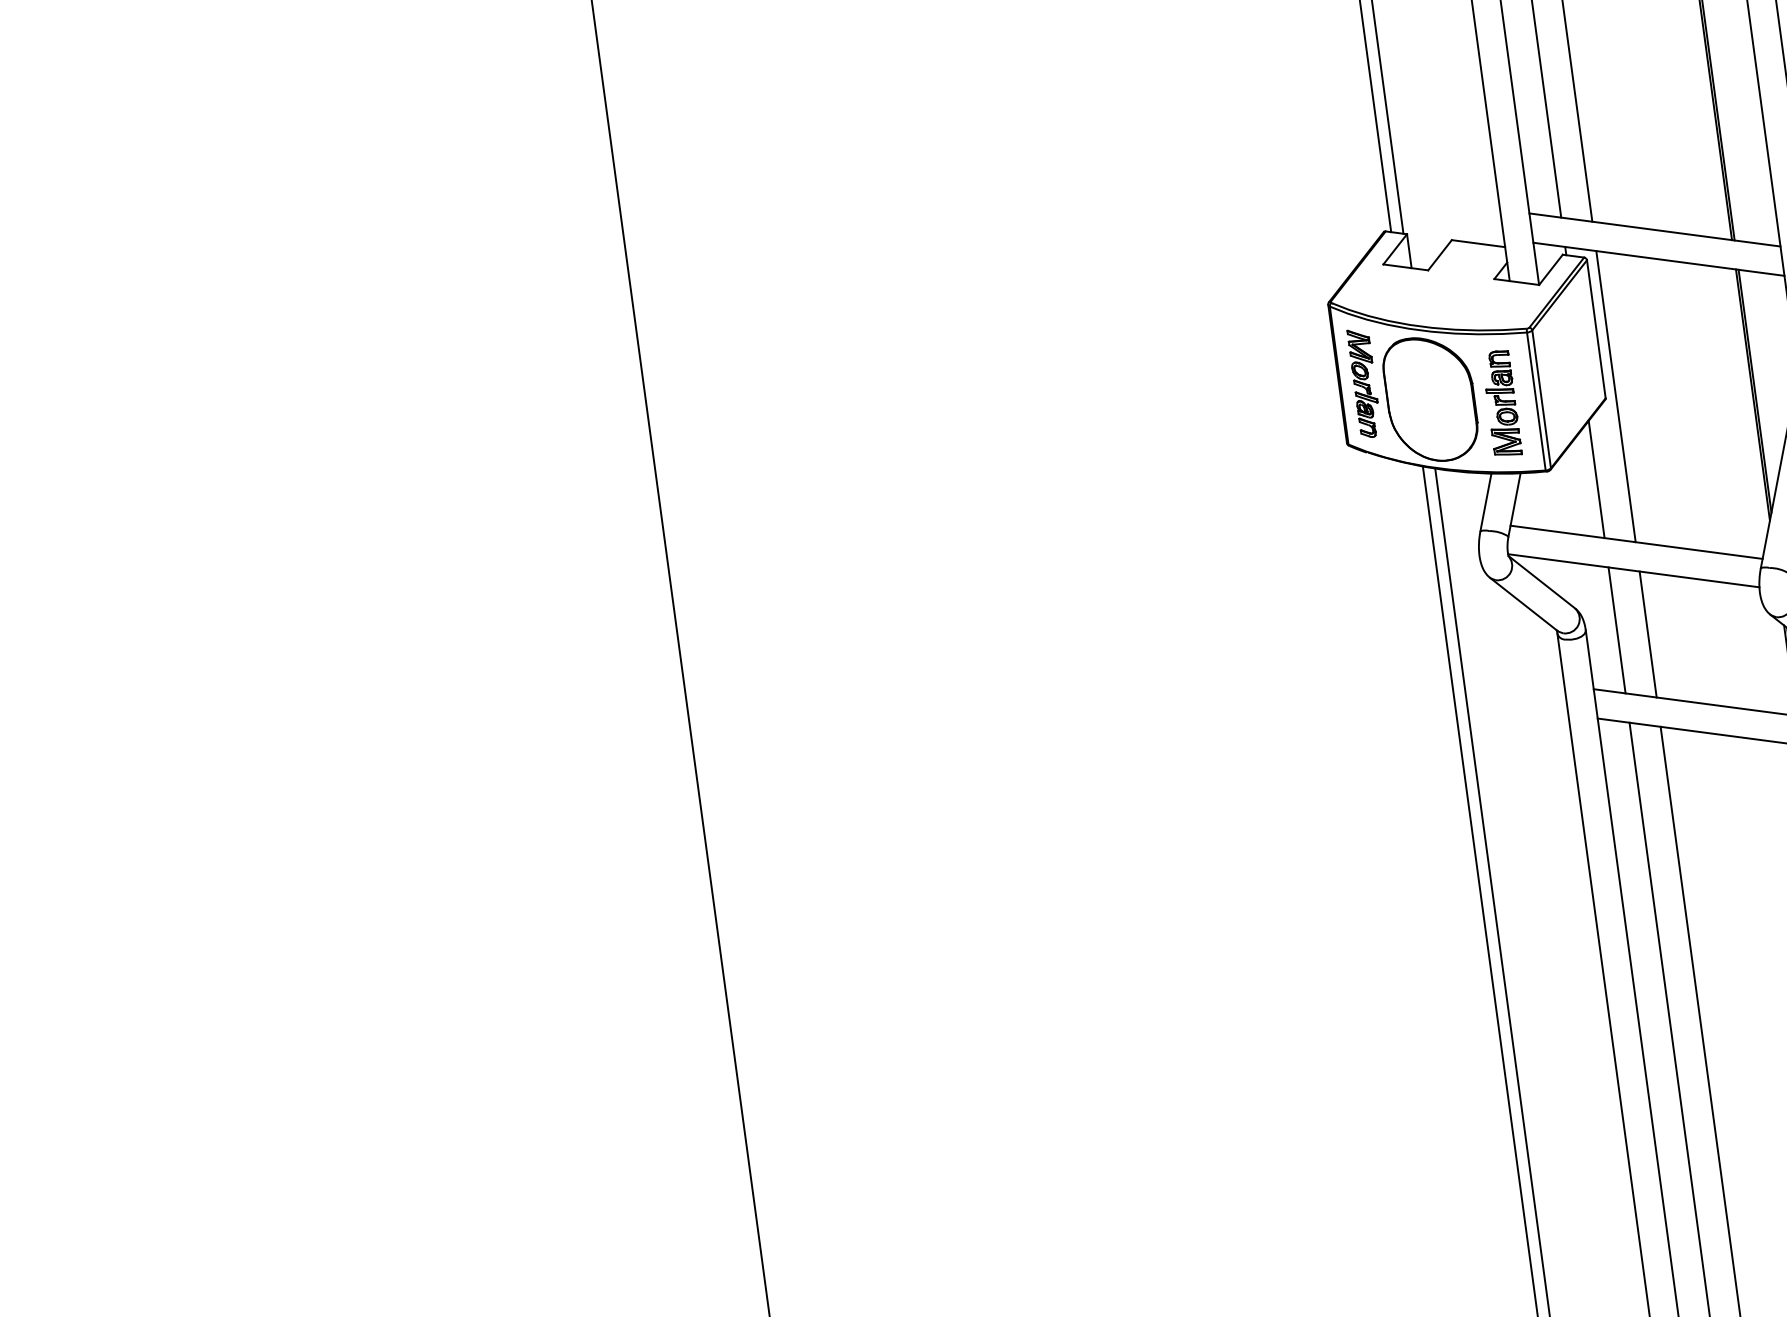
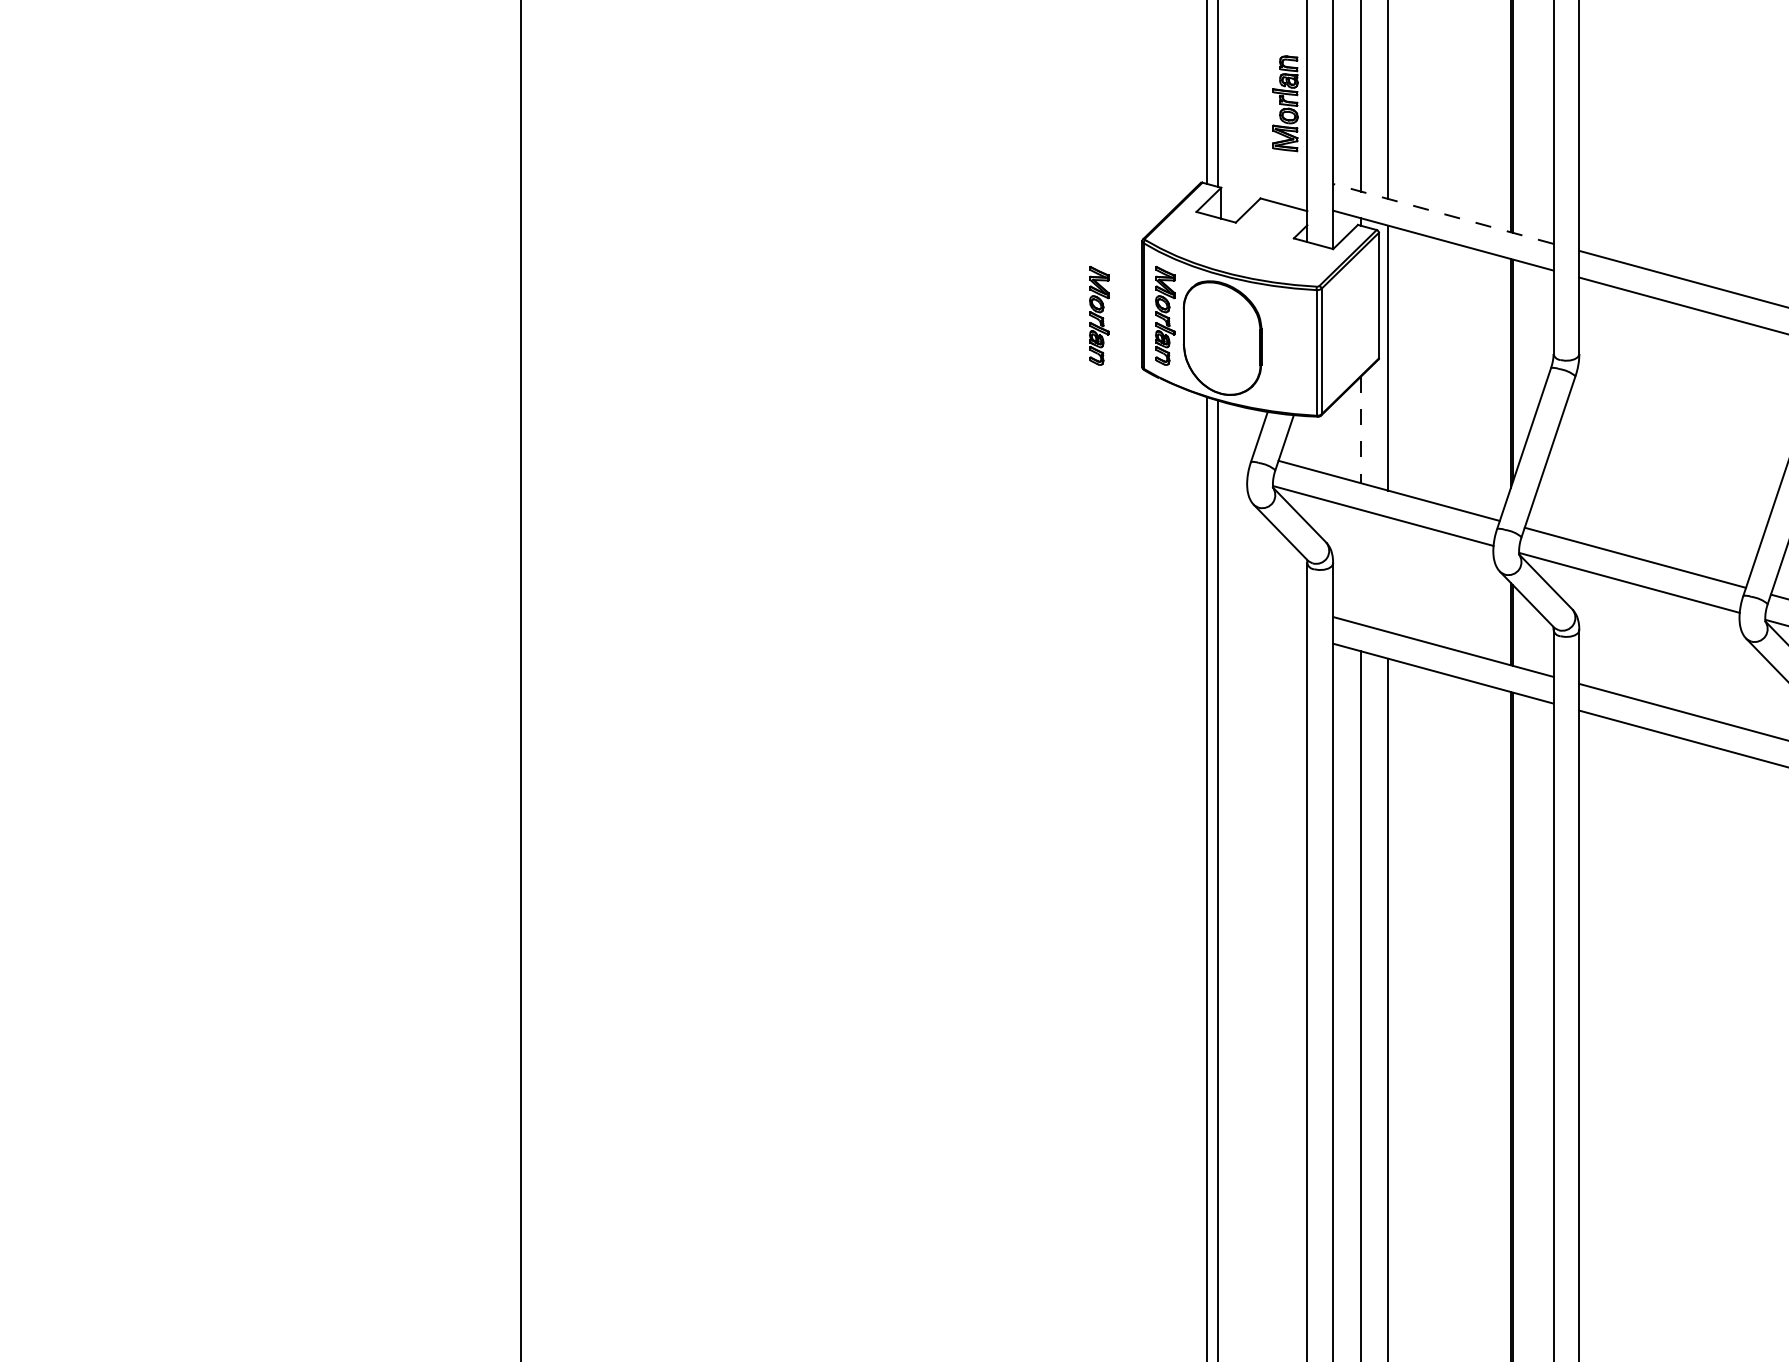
line: (1653, 229) -> (1442, 213), solid -> dashed
part: (1292, 392) -> (1099, 315), added
part: (1501, 403) -> (1285, 103), moved
line: (1597, 480) -> (1361, 430), solid -> dashed
line: (1617, 629) -> (1361, 566), removed
line: (1648, 634) -> (1388, 574), removed

